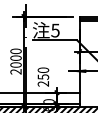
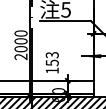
text: (43, 76) -> (52, 62), 250 -> 153

